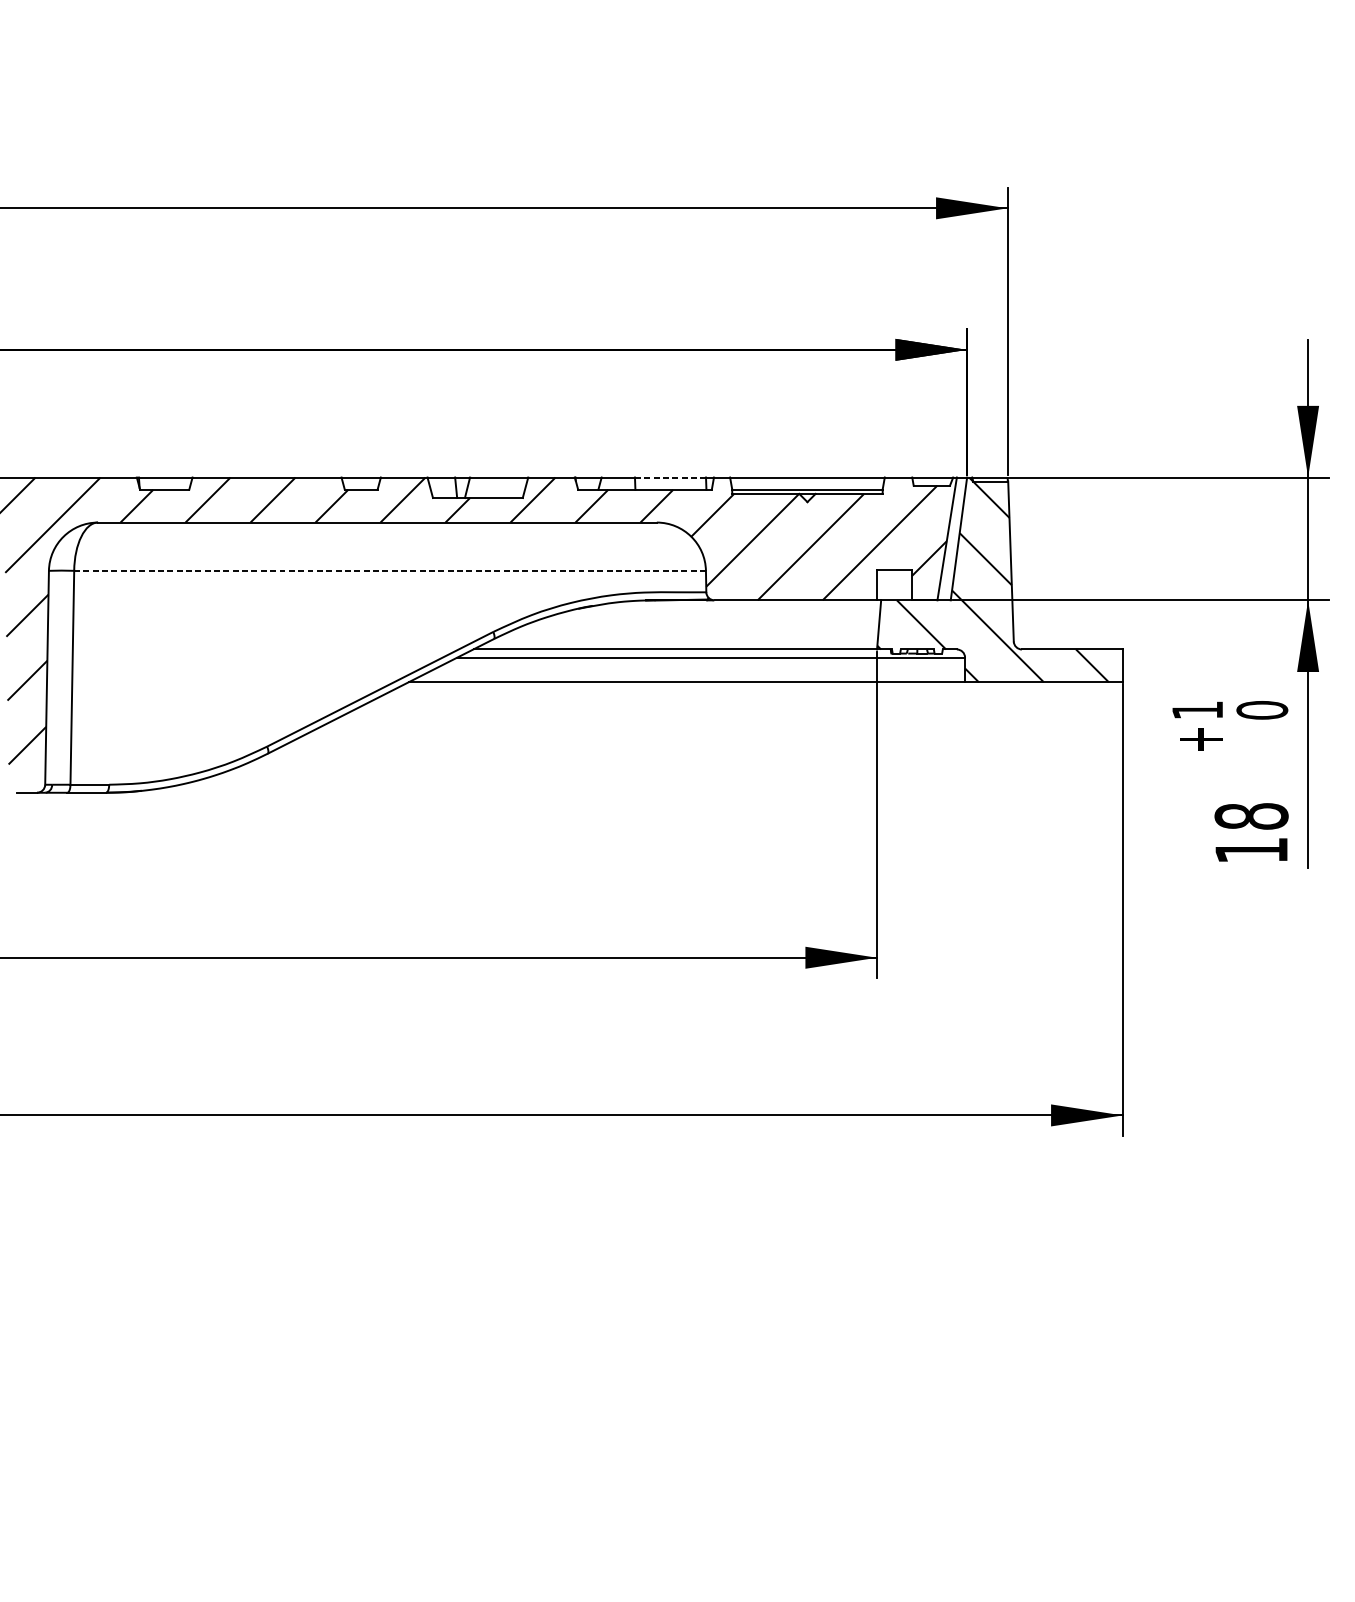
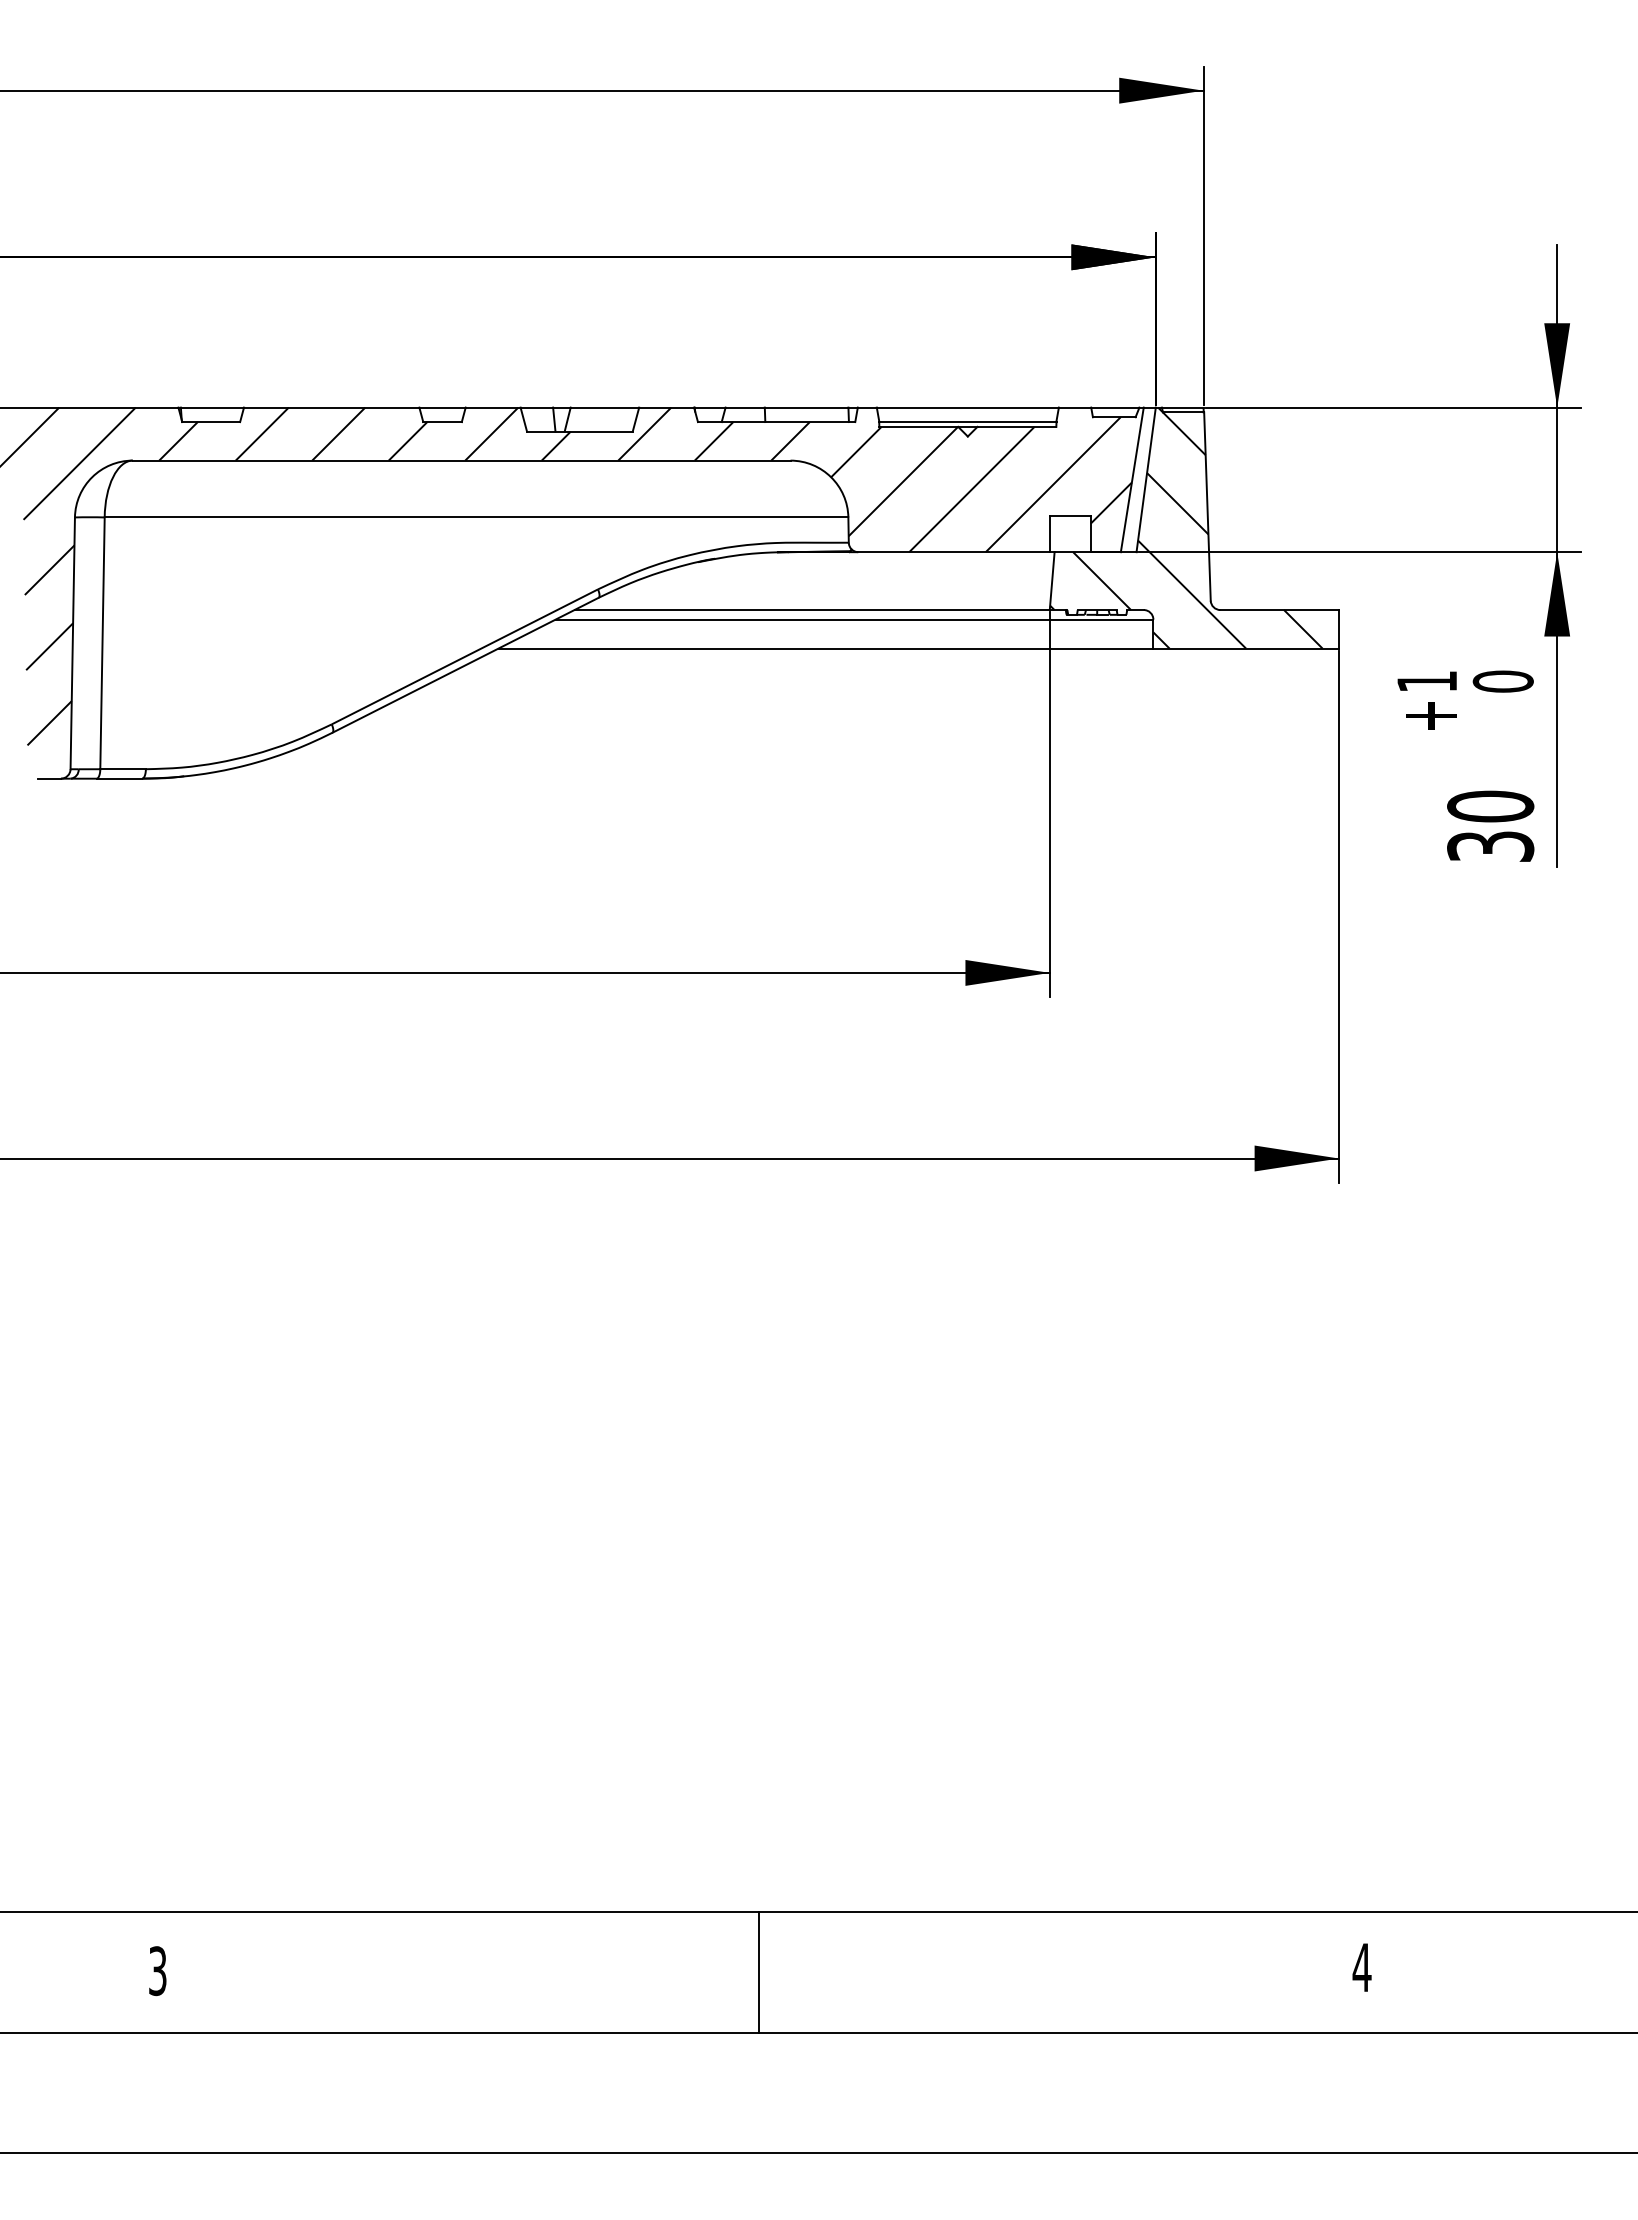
line: (670, 477) -> (806, 407), dashed -> solid
line: (390, 570) -> (476, 517), dashed -> solid
text: (1251, 832) -> (1490, 825), 18 -> 30

